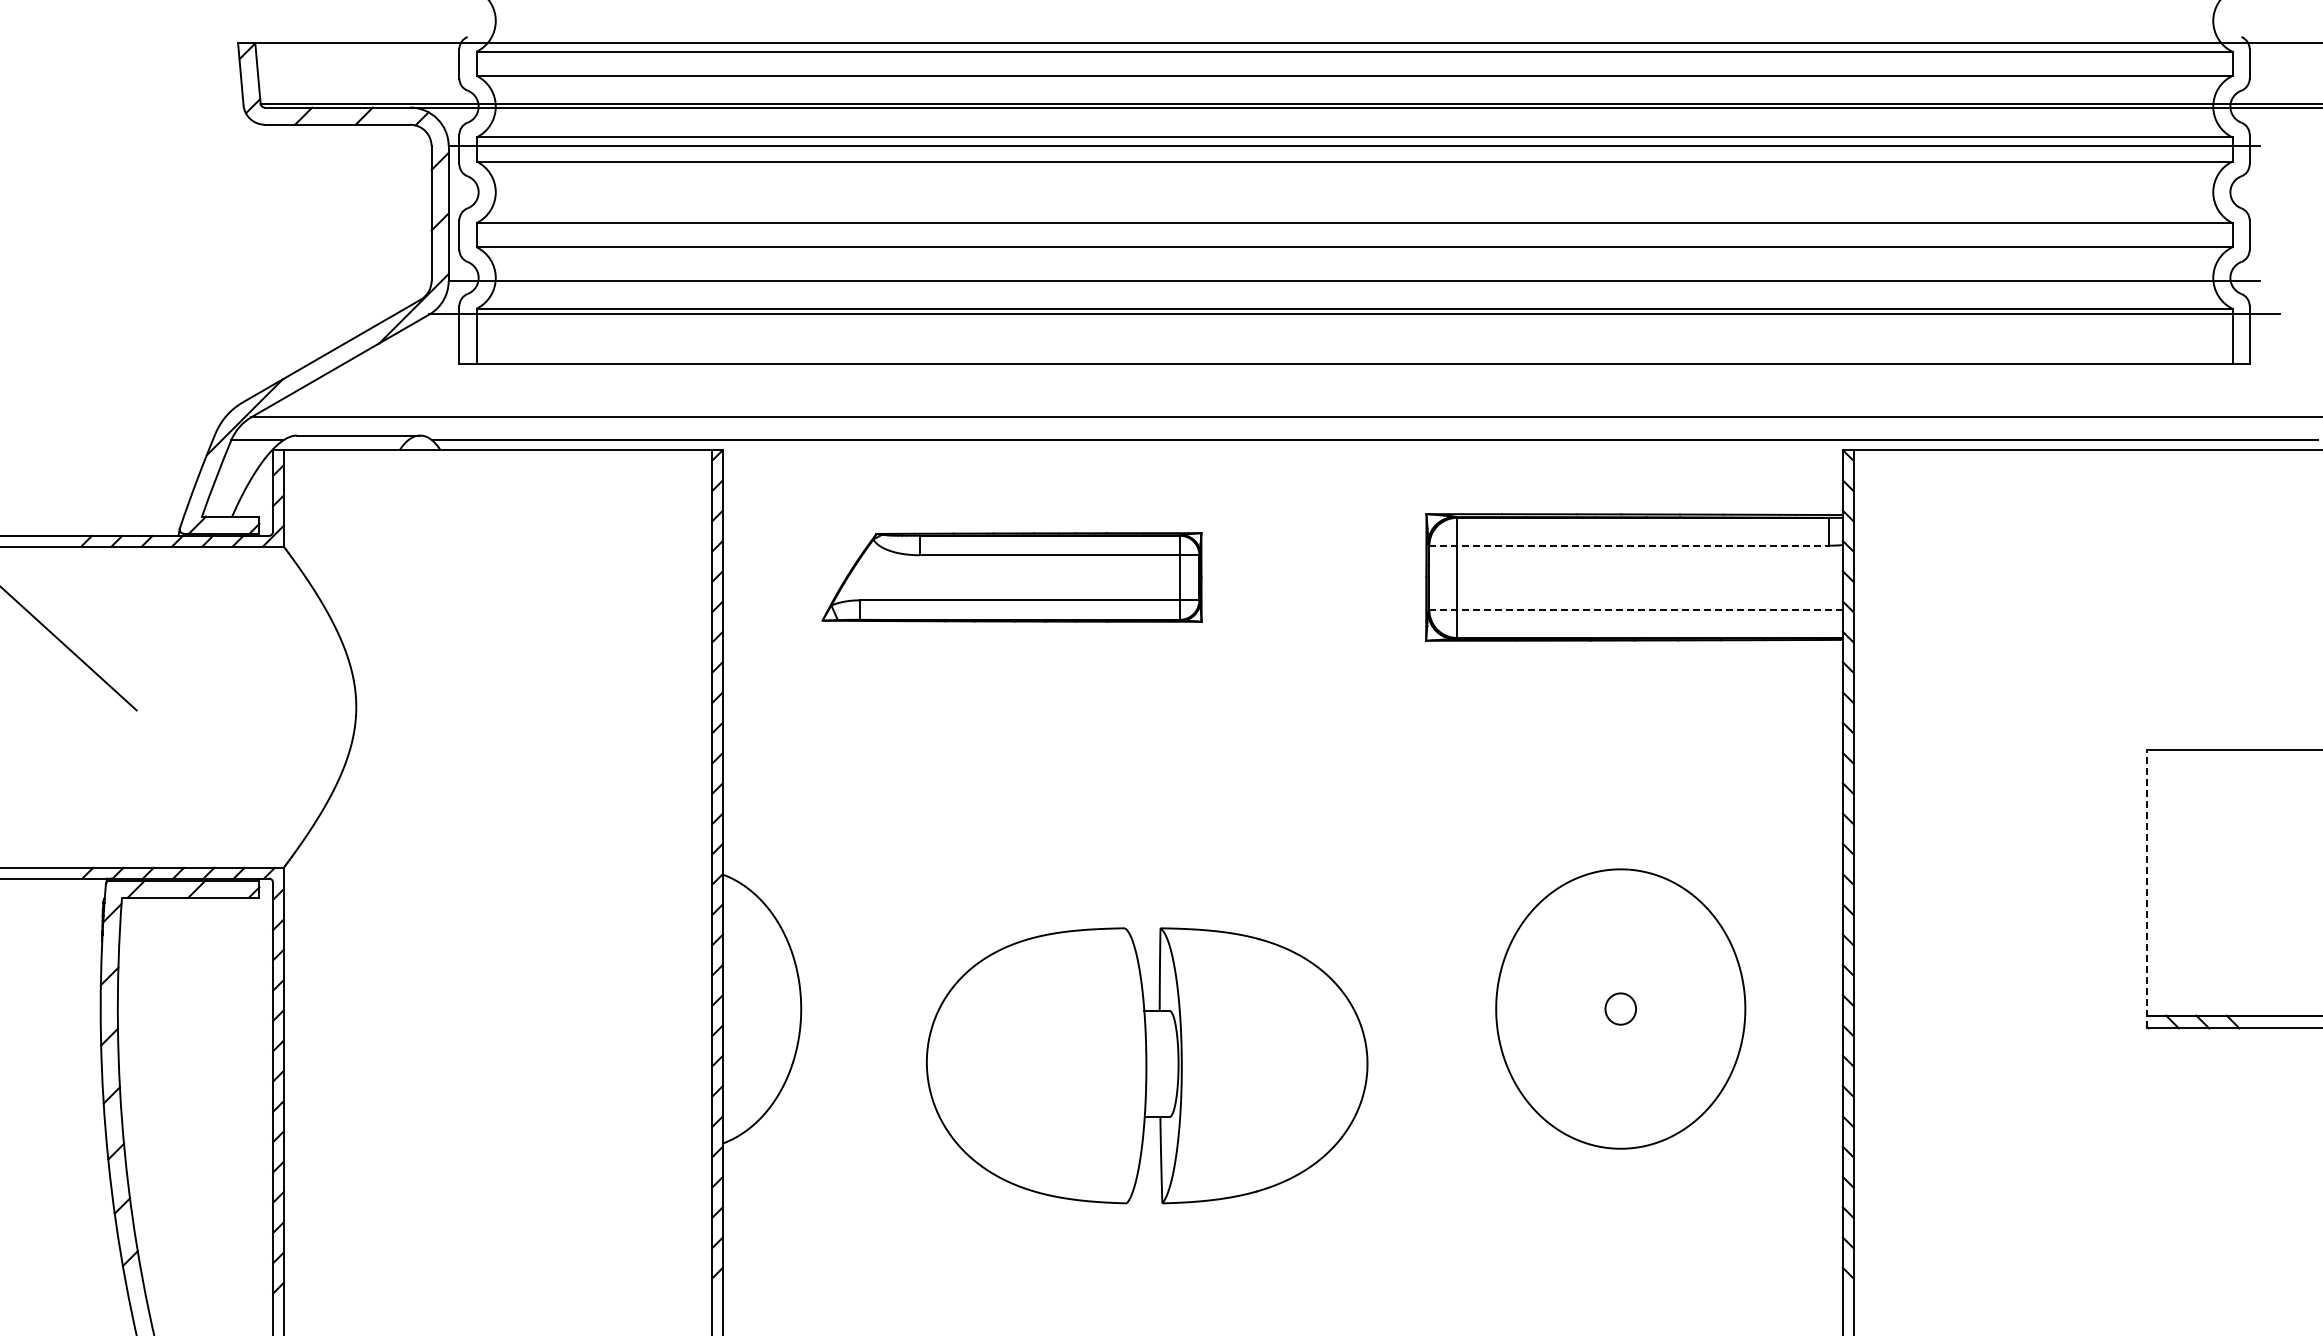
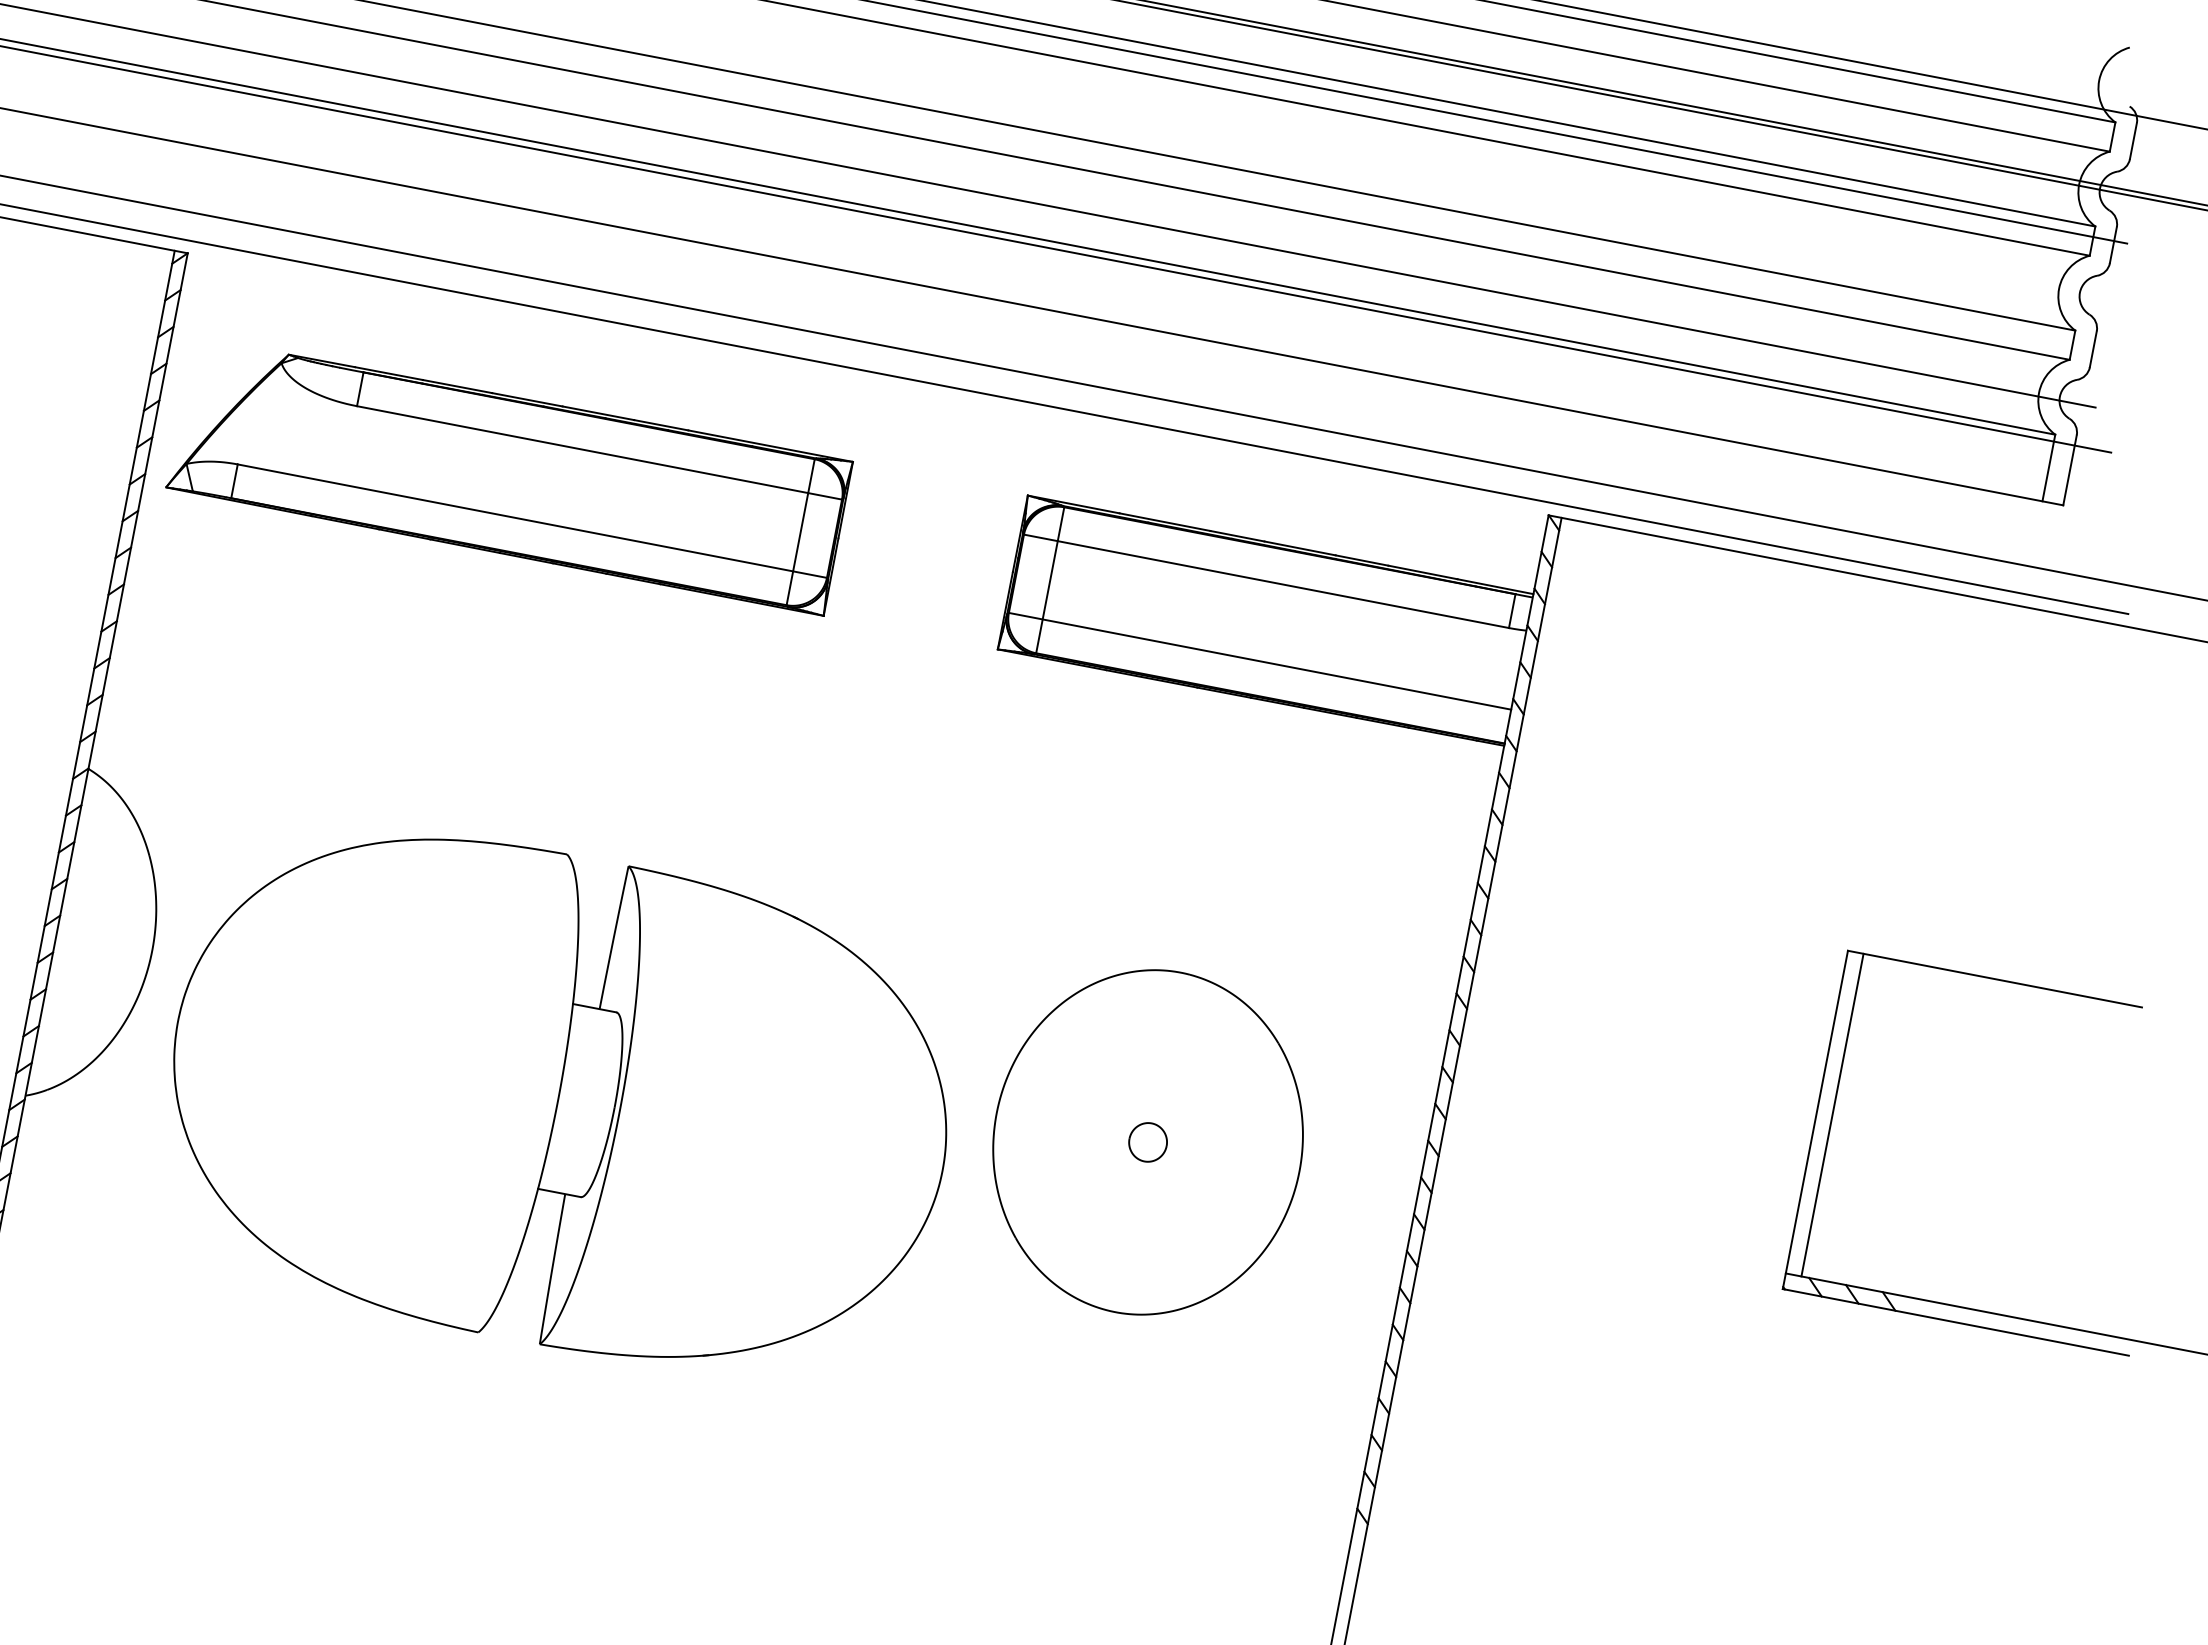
line: (1628, 545) -> (1265, 580), dashed -> solid
part: (1011, 577) -> (508, 475), size x1.43
line: (1636, 610) -> (1260, 661), dashed -> solid
line: (2159, 882) -> (1832, 1114), added
line: (2146, 888) -> (1815, 1118), dashed -> solid
part: (1146, 1065) -> (558, 1100), size x1.43

